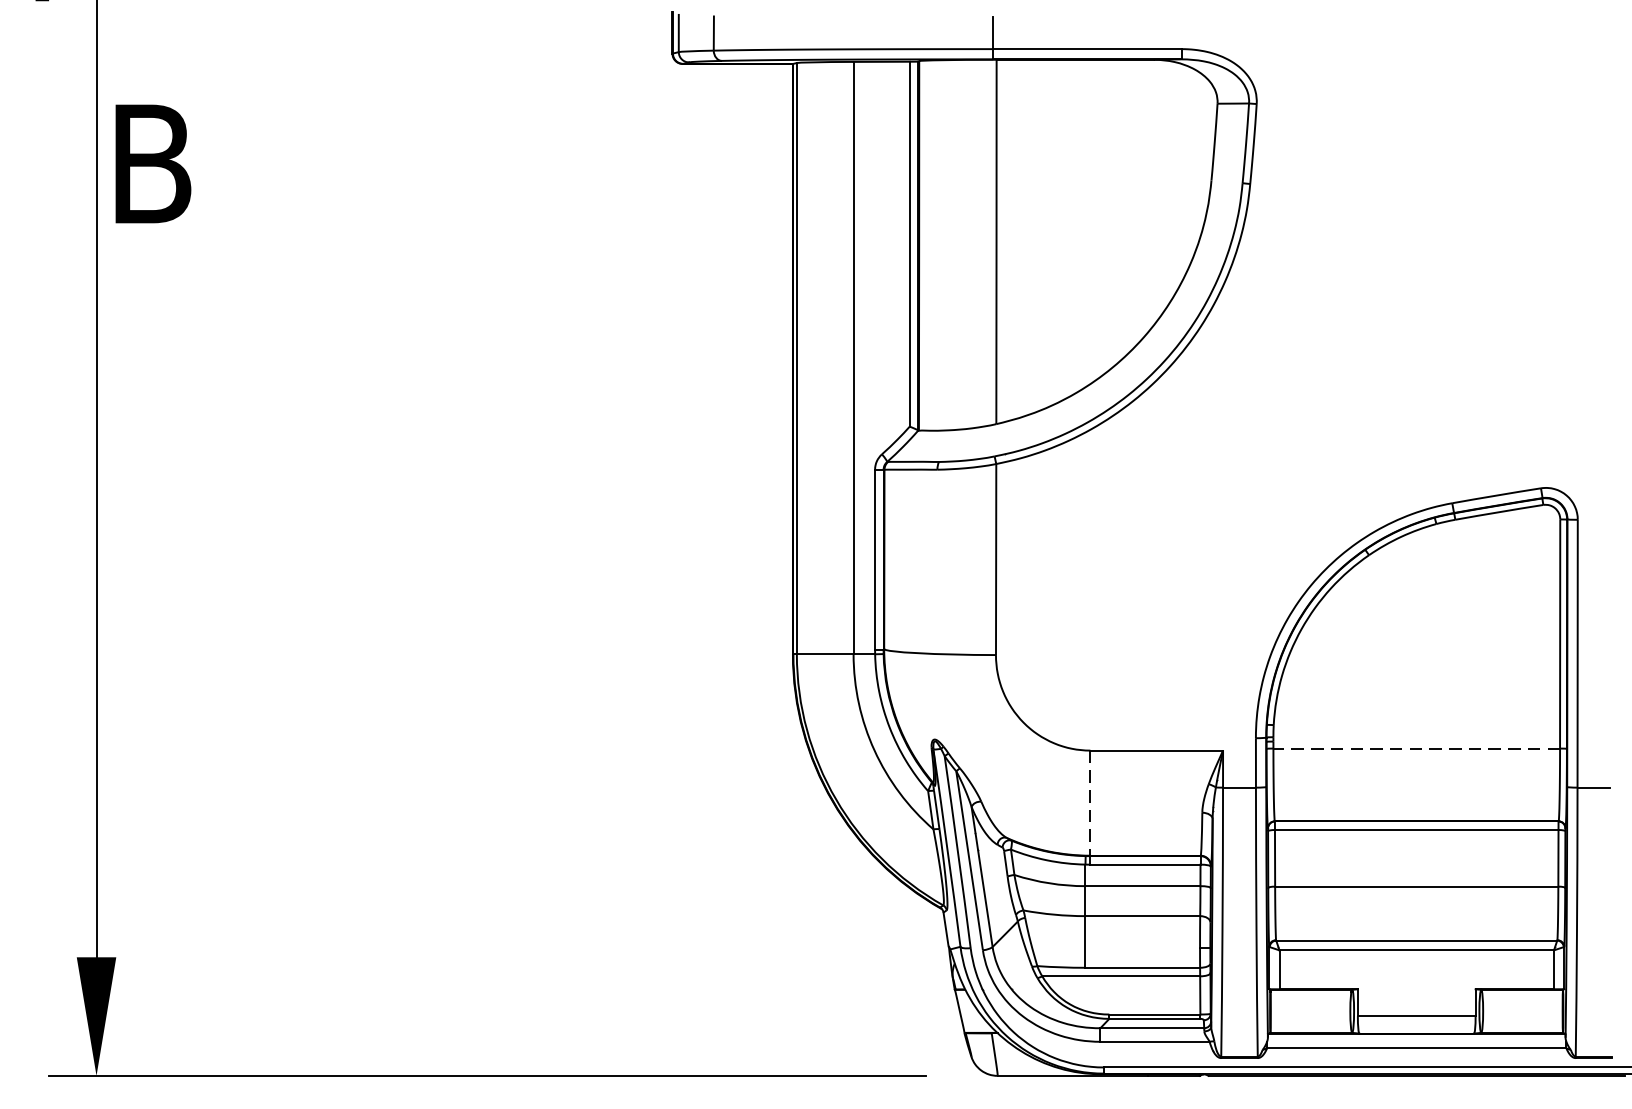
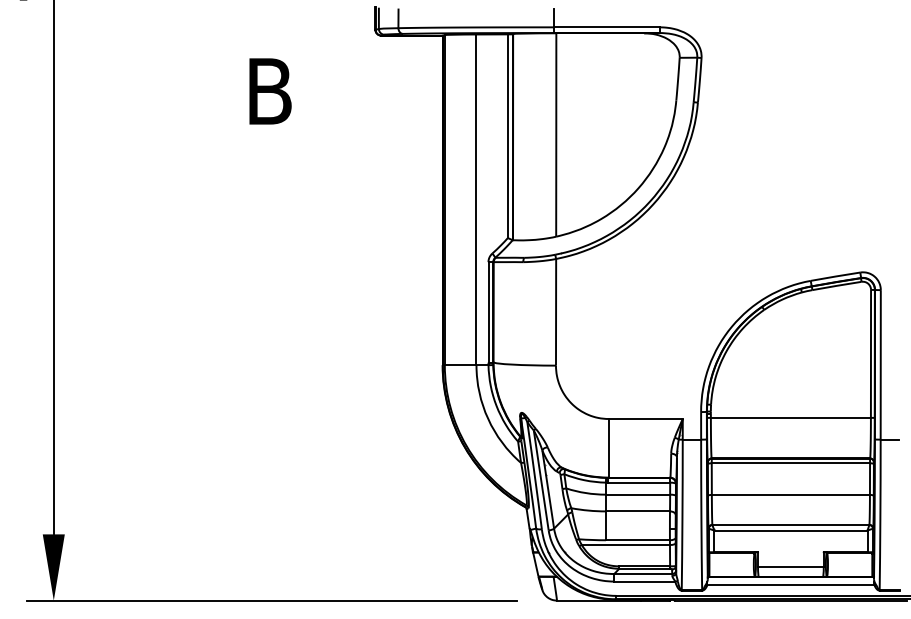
text: (153, 164) -> (270, 91), moved
line: (1416, 747) -> (790, 417), dashed -> solid
line: (1090, 803) -> (608, 448), dashed -> solid

